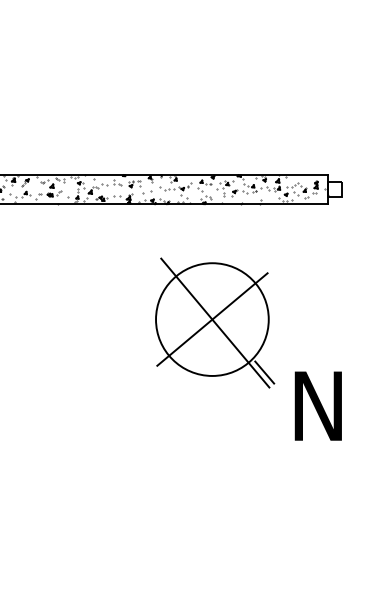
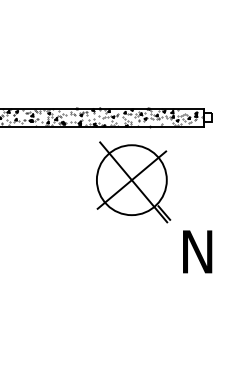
part: (215, 323) -> (133, 182), moved

